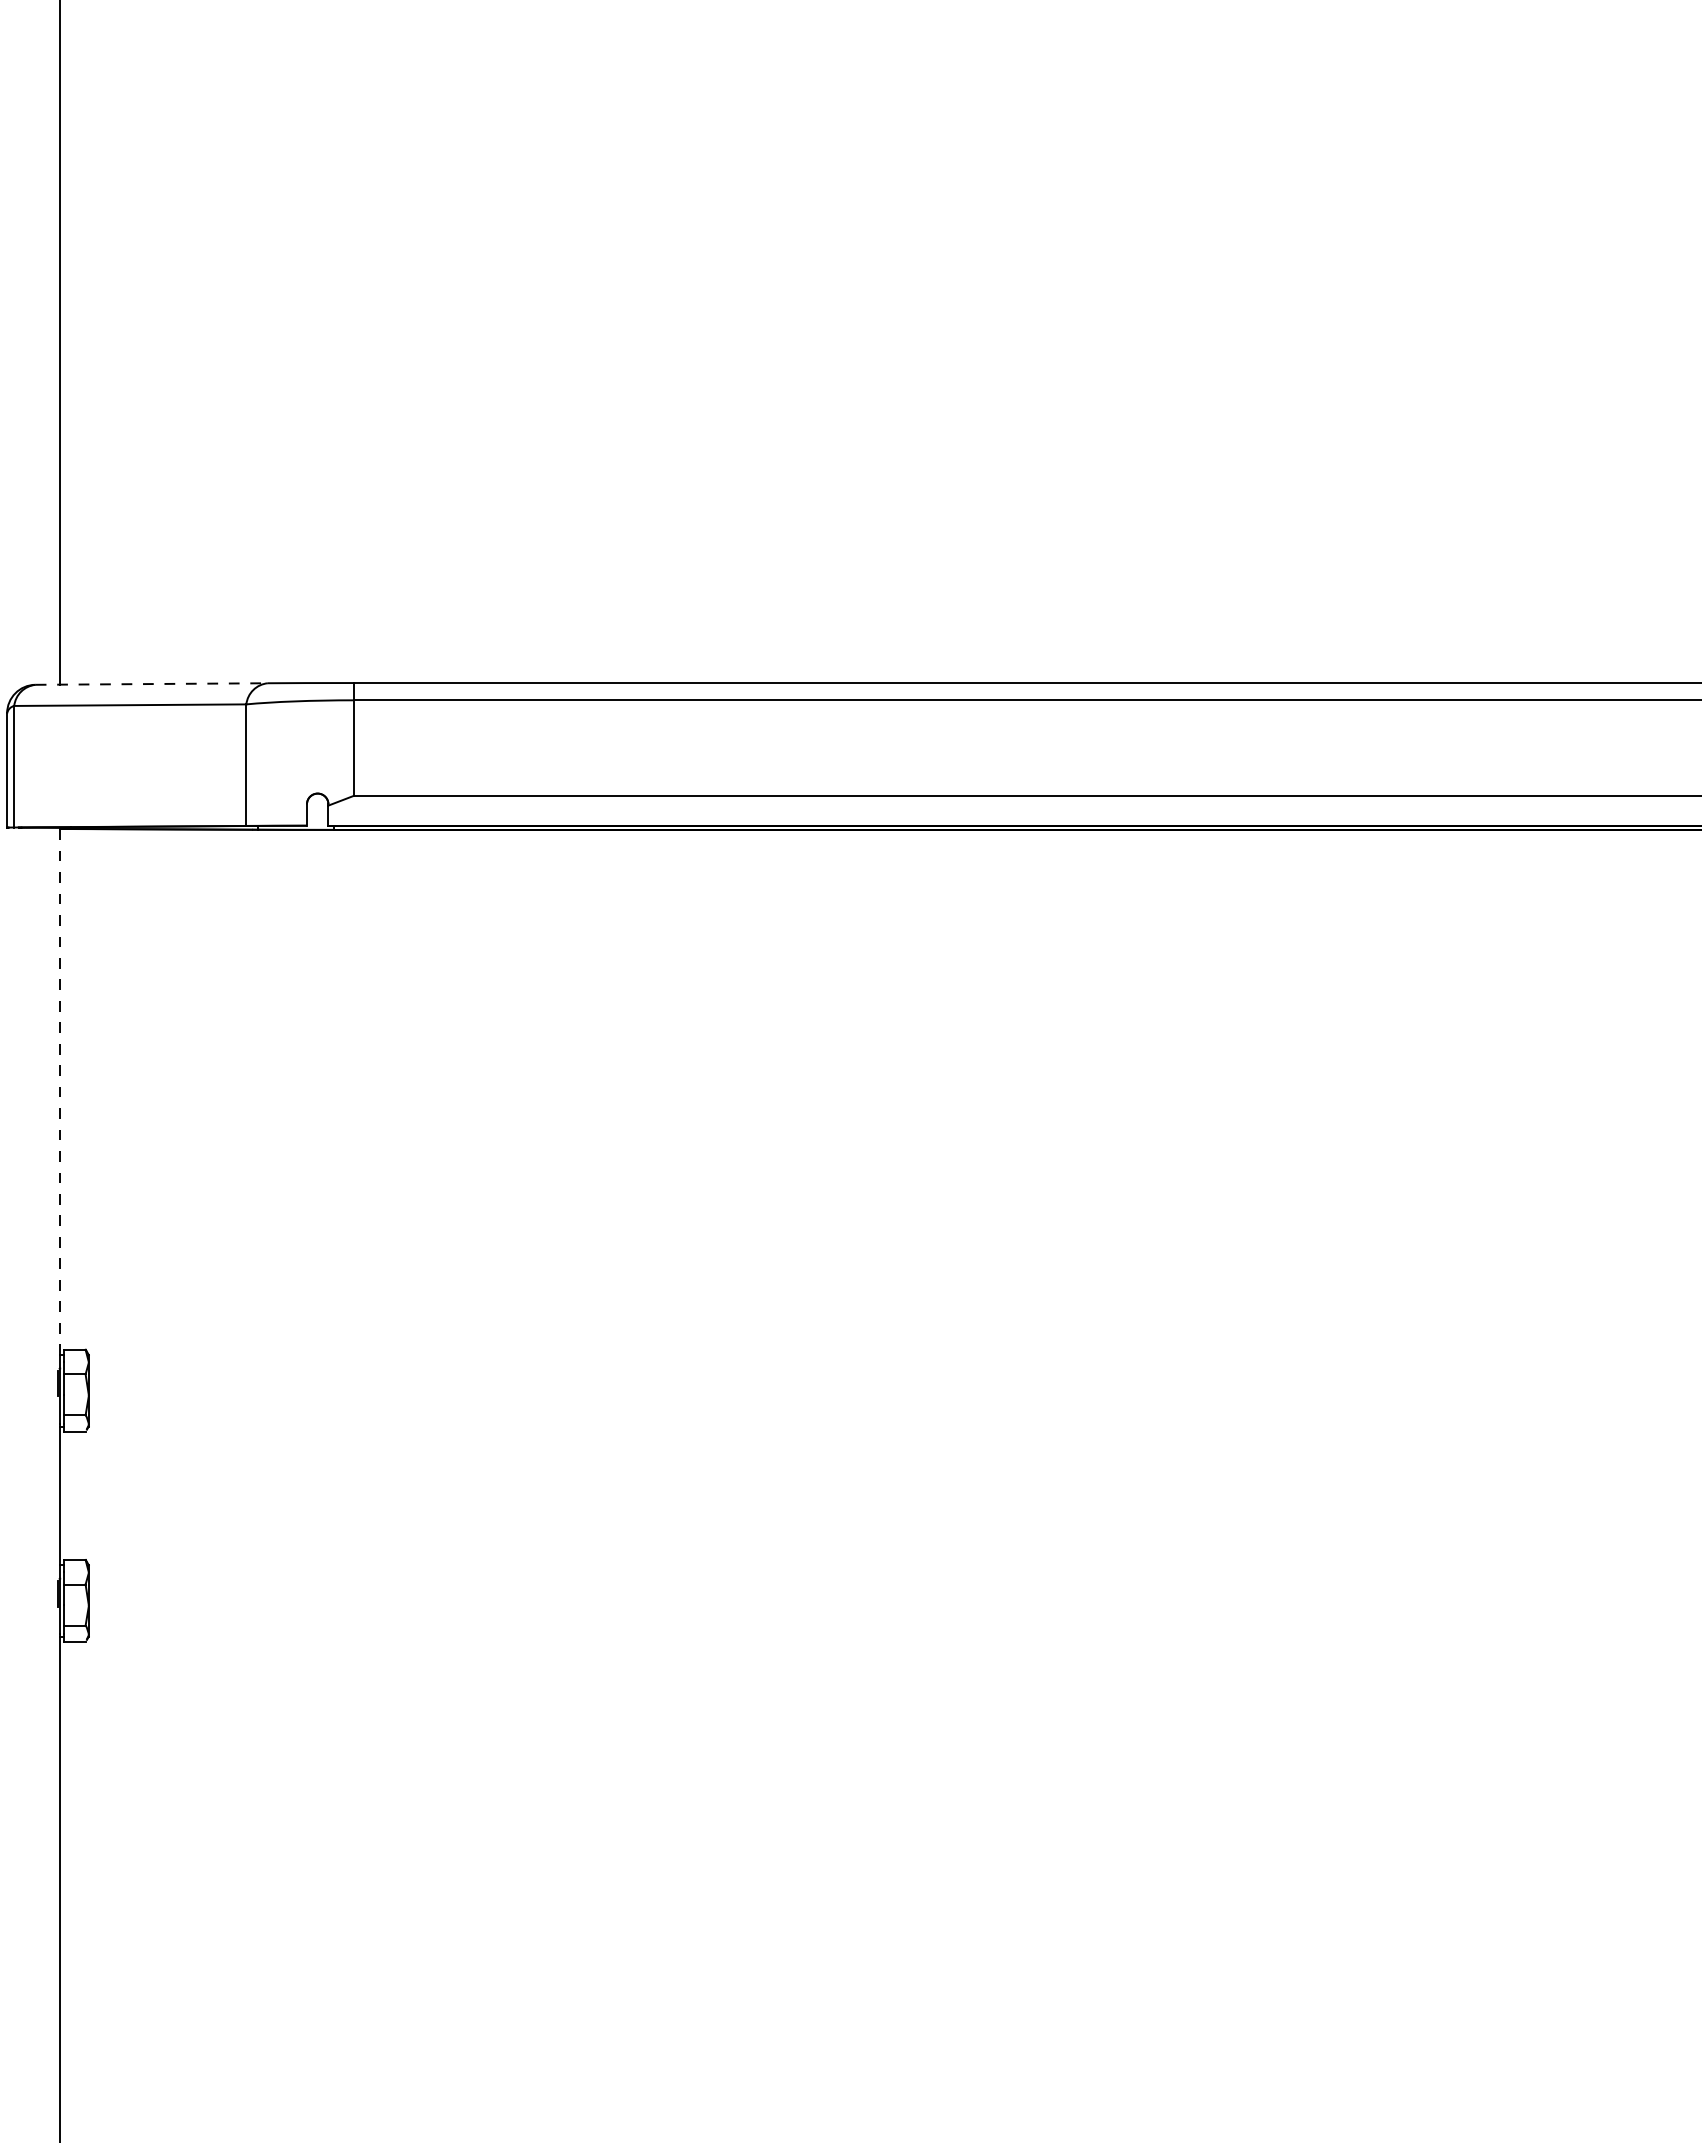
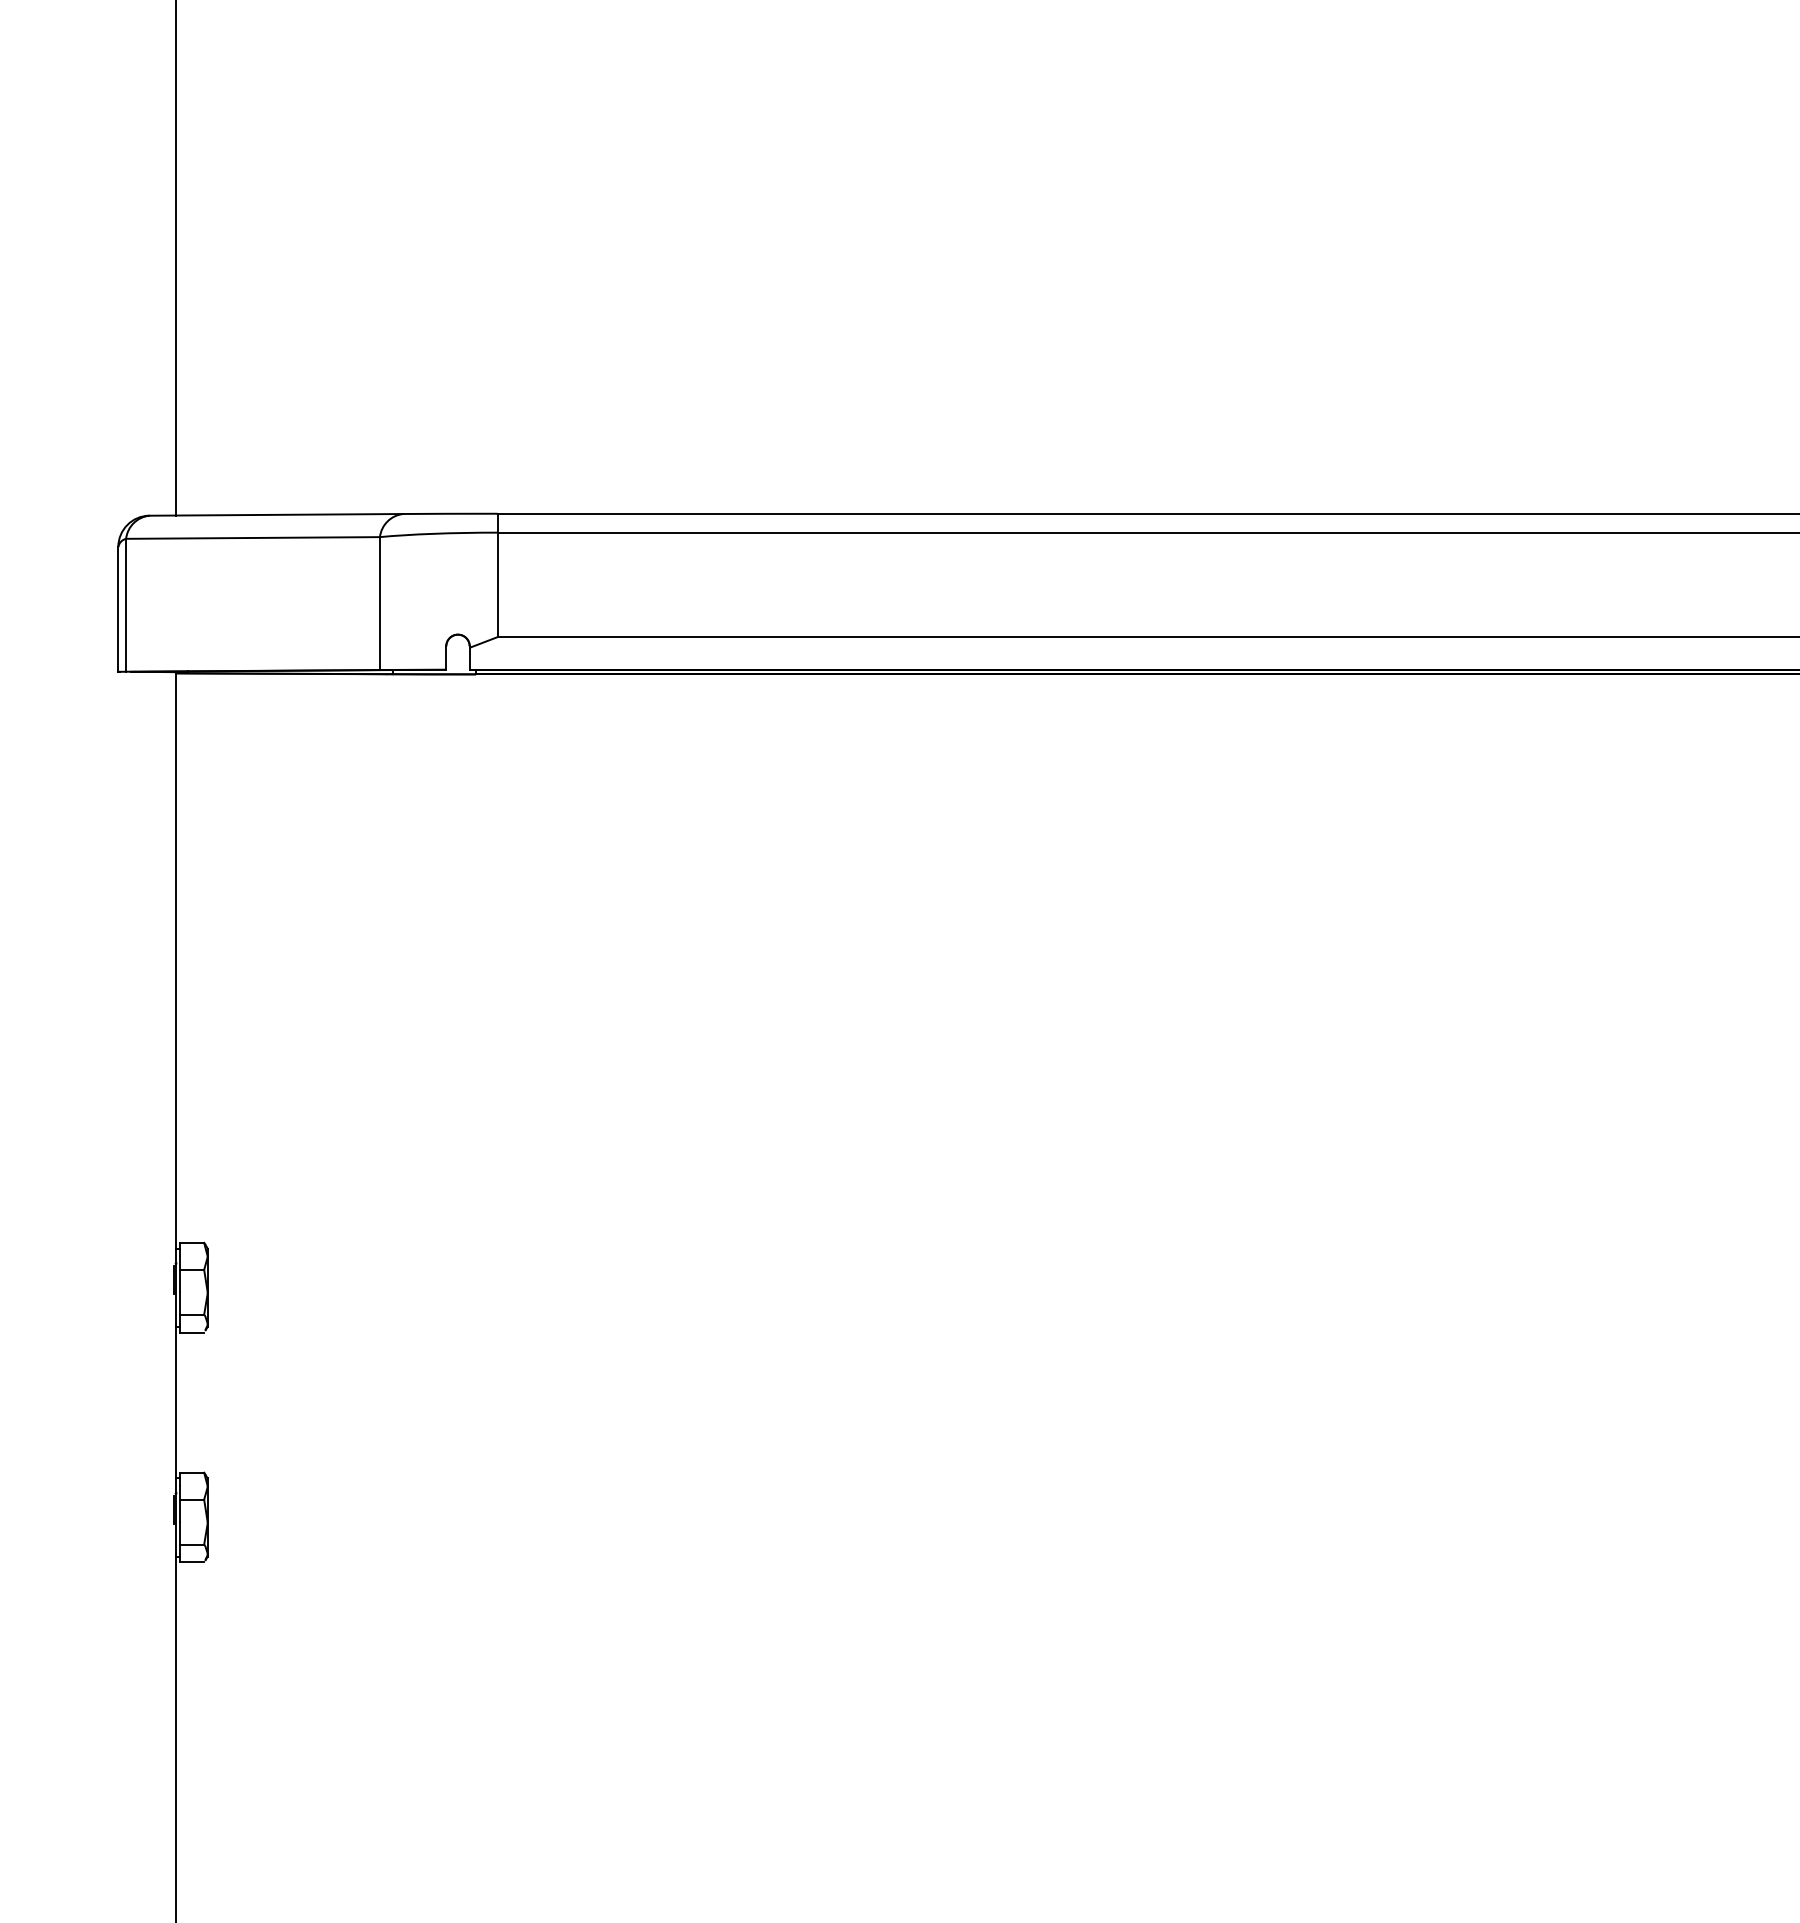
line: (152, 684) -> (277, 515), dashed -> solid
line: (60, 1091) -> (176, 960), dashed -> solid

